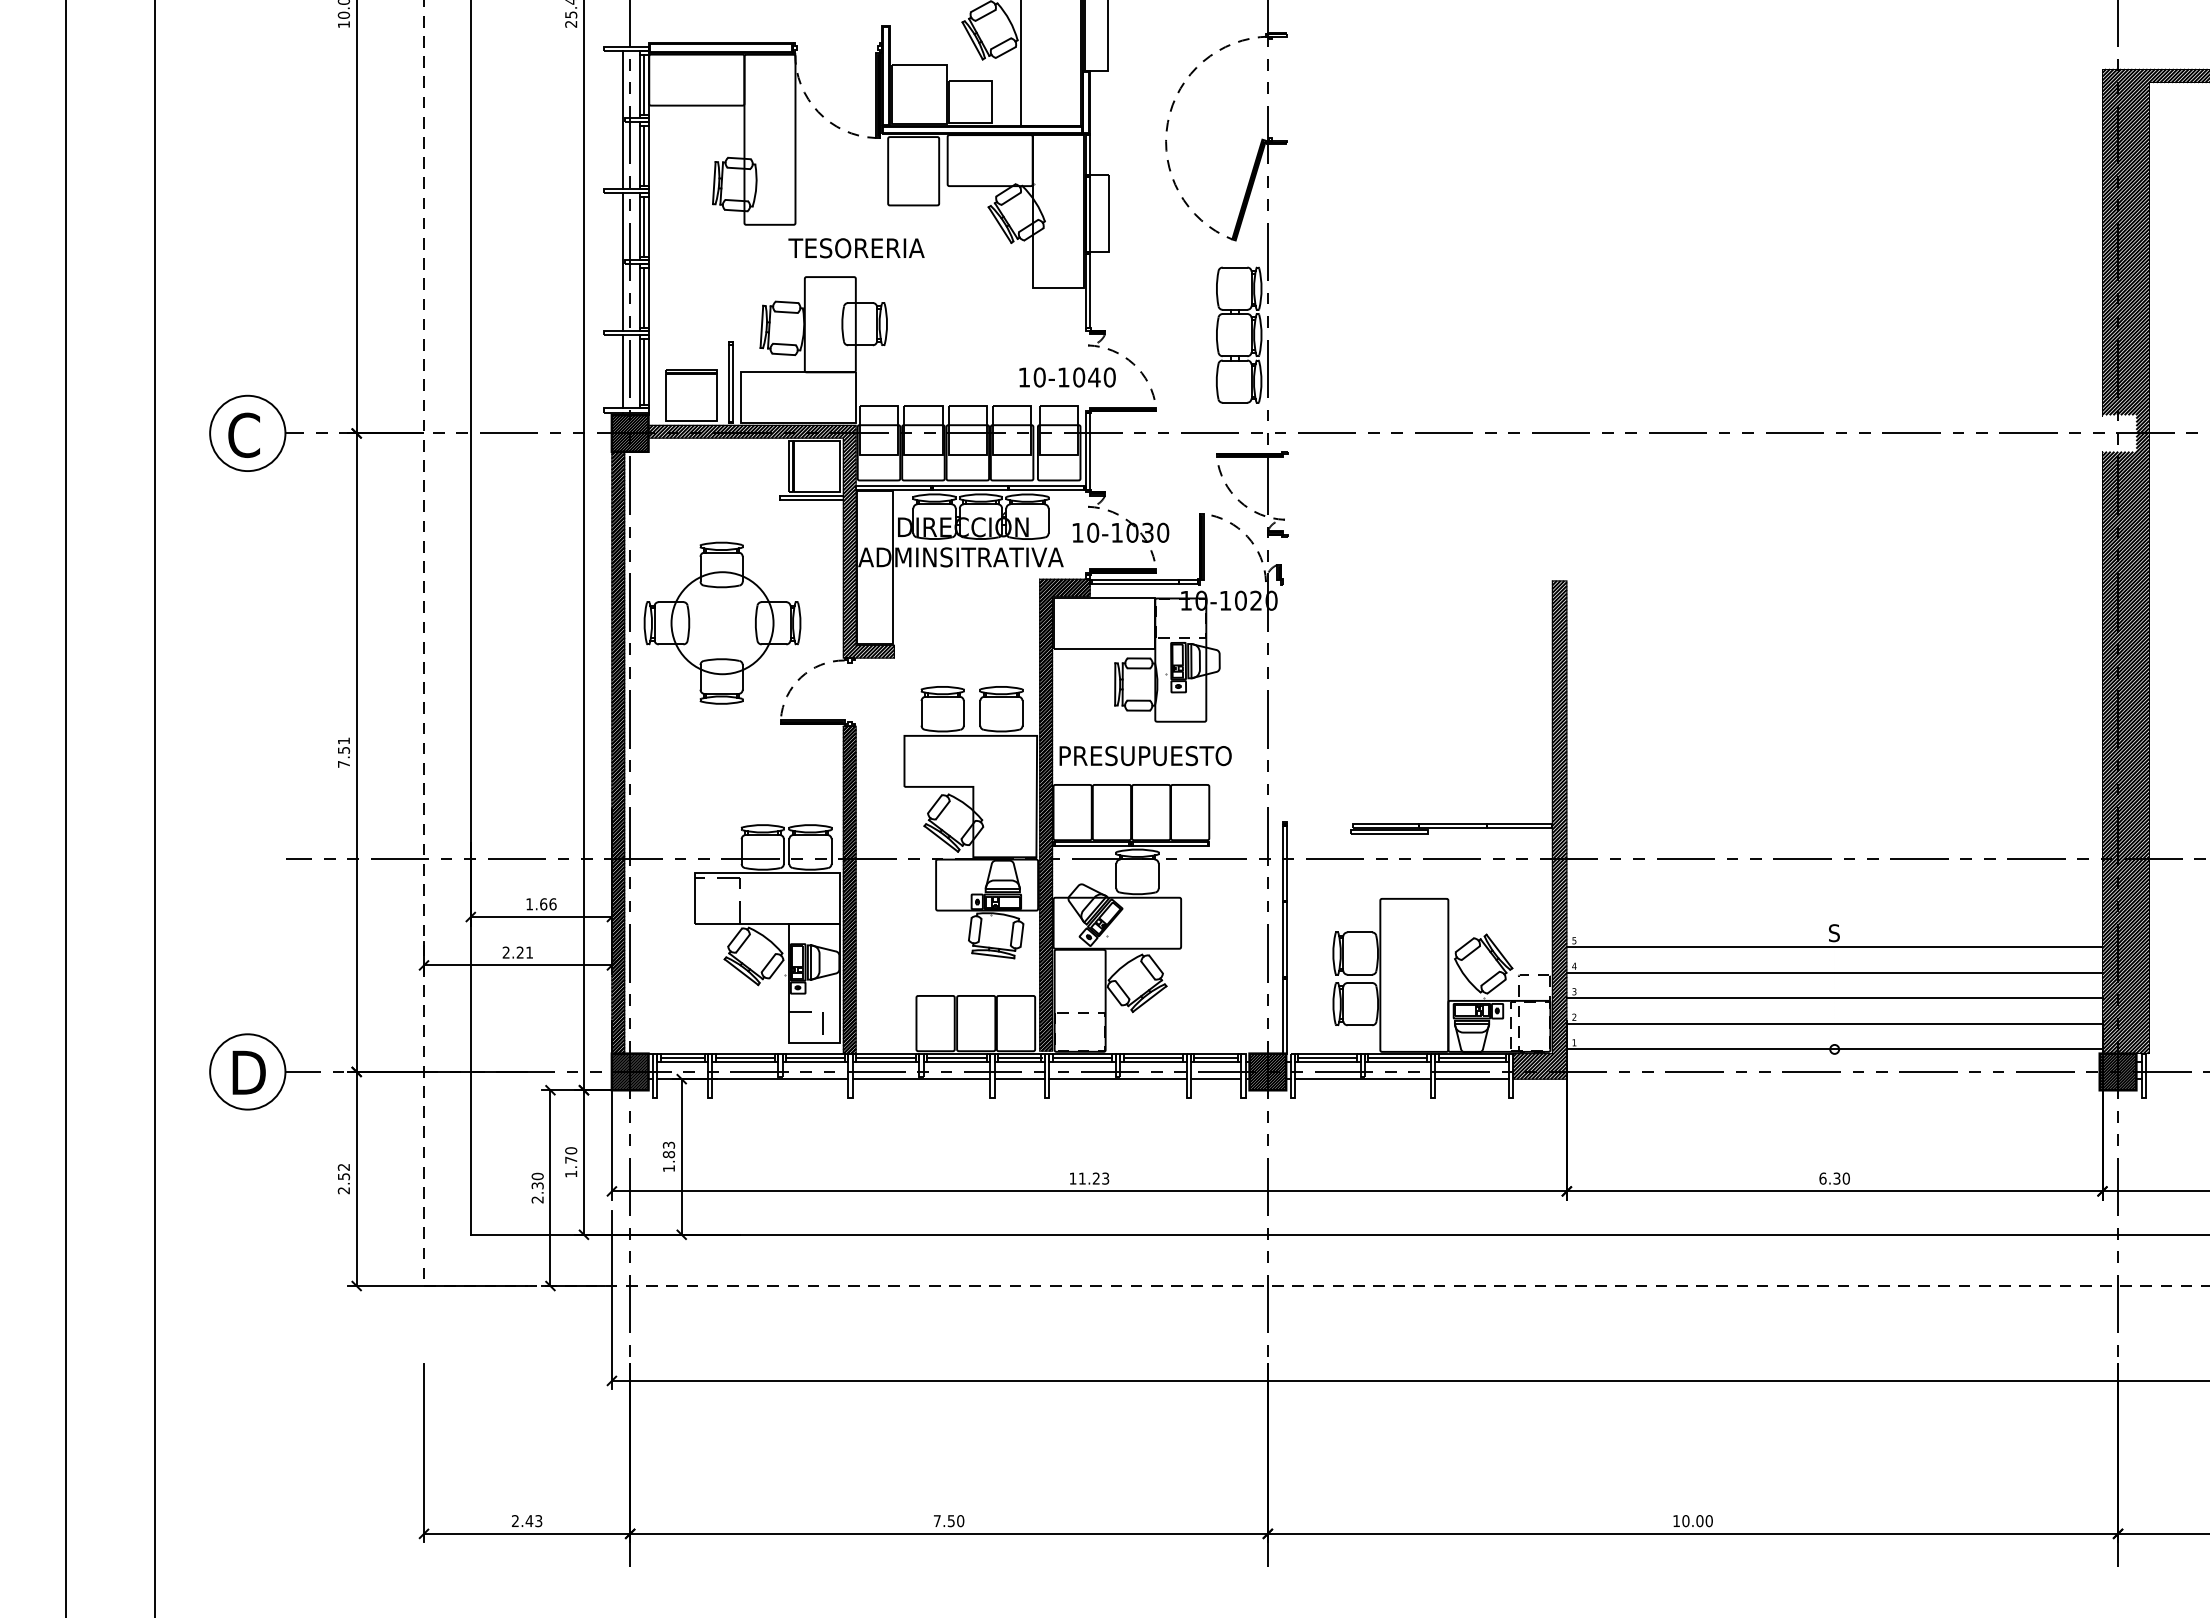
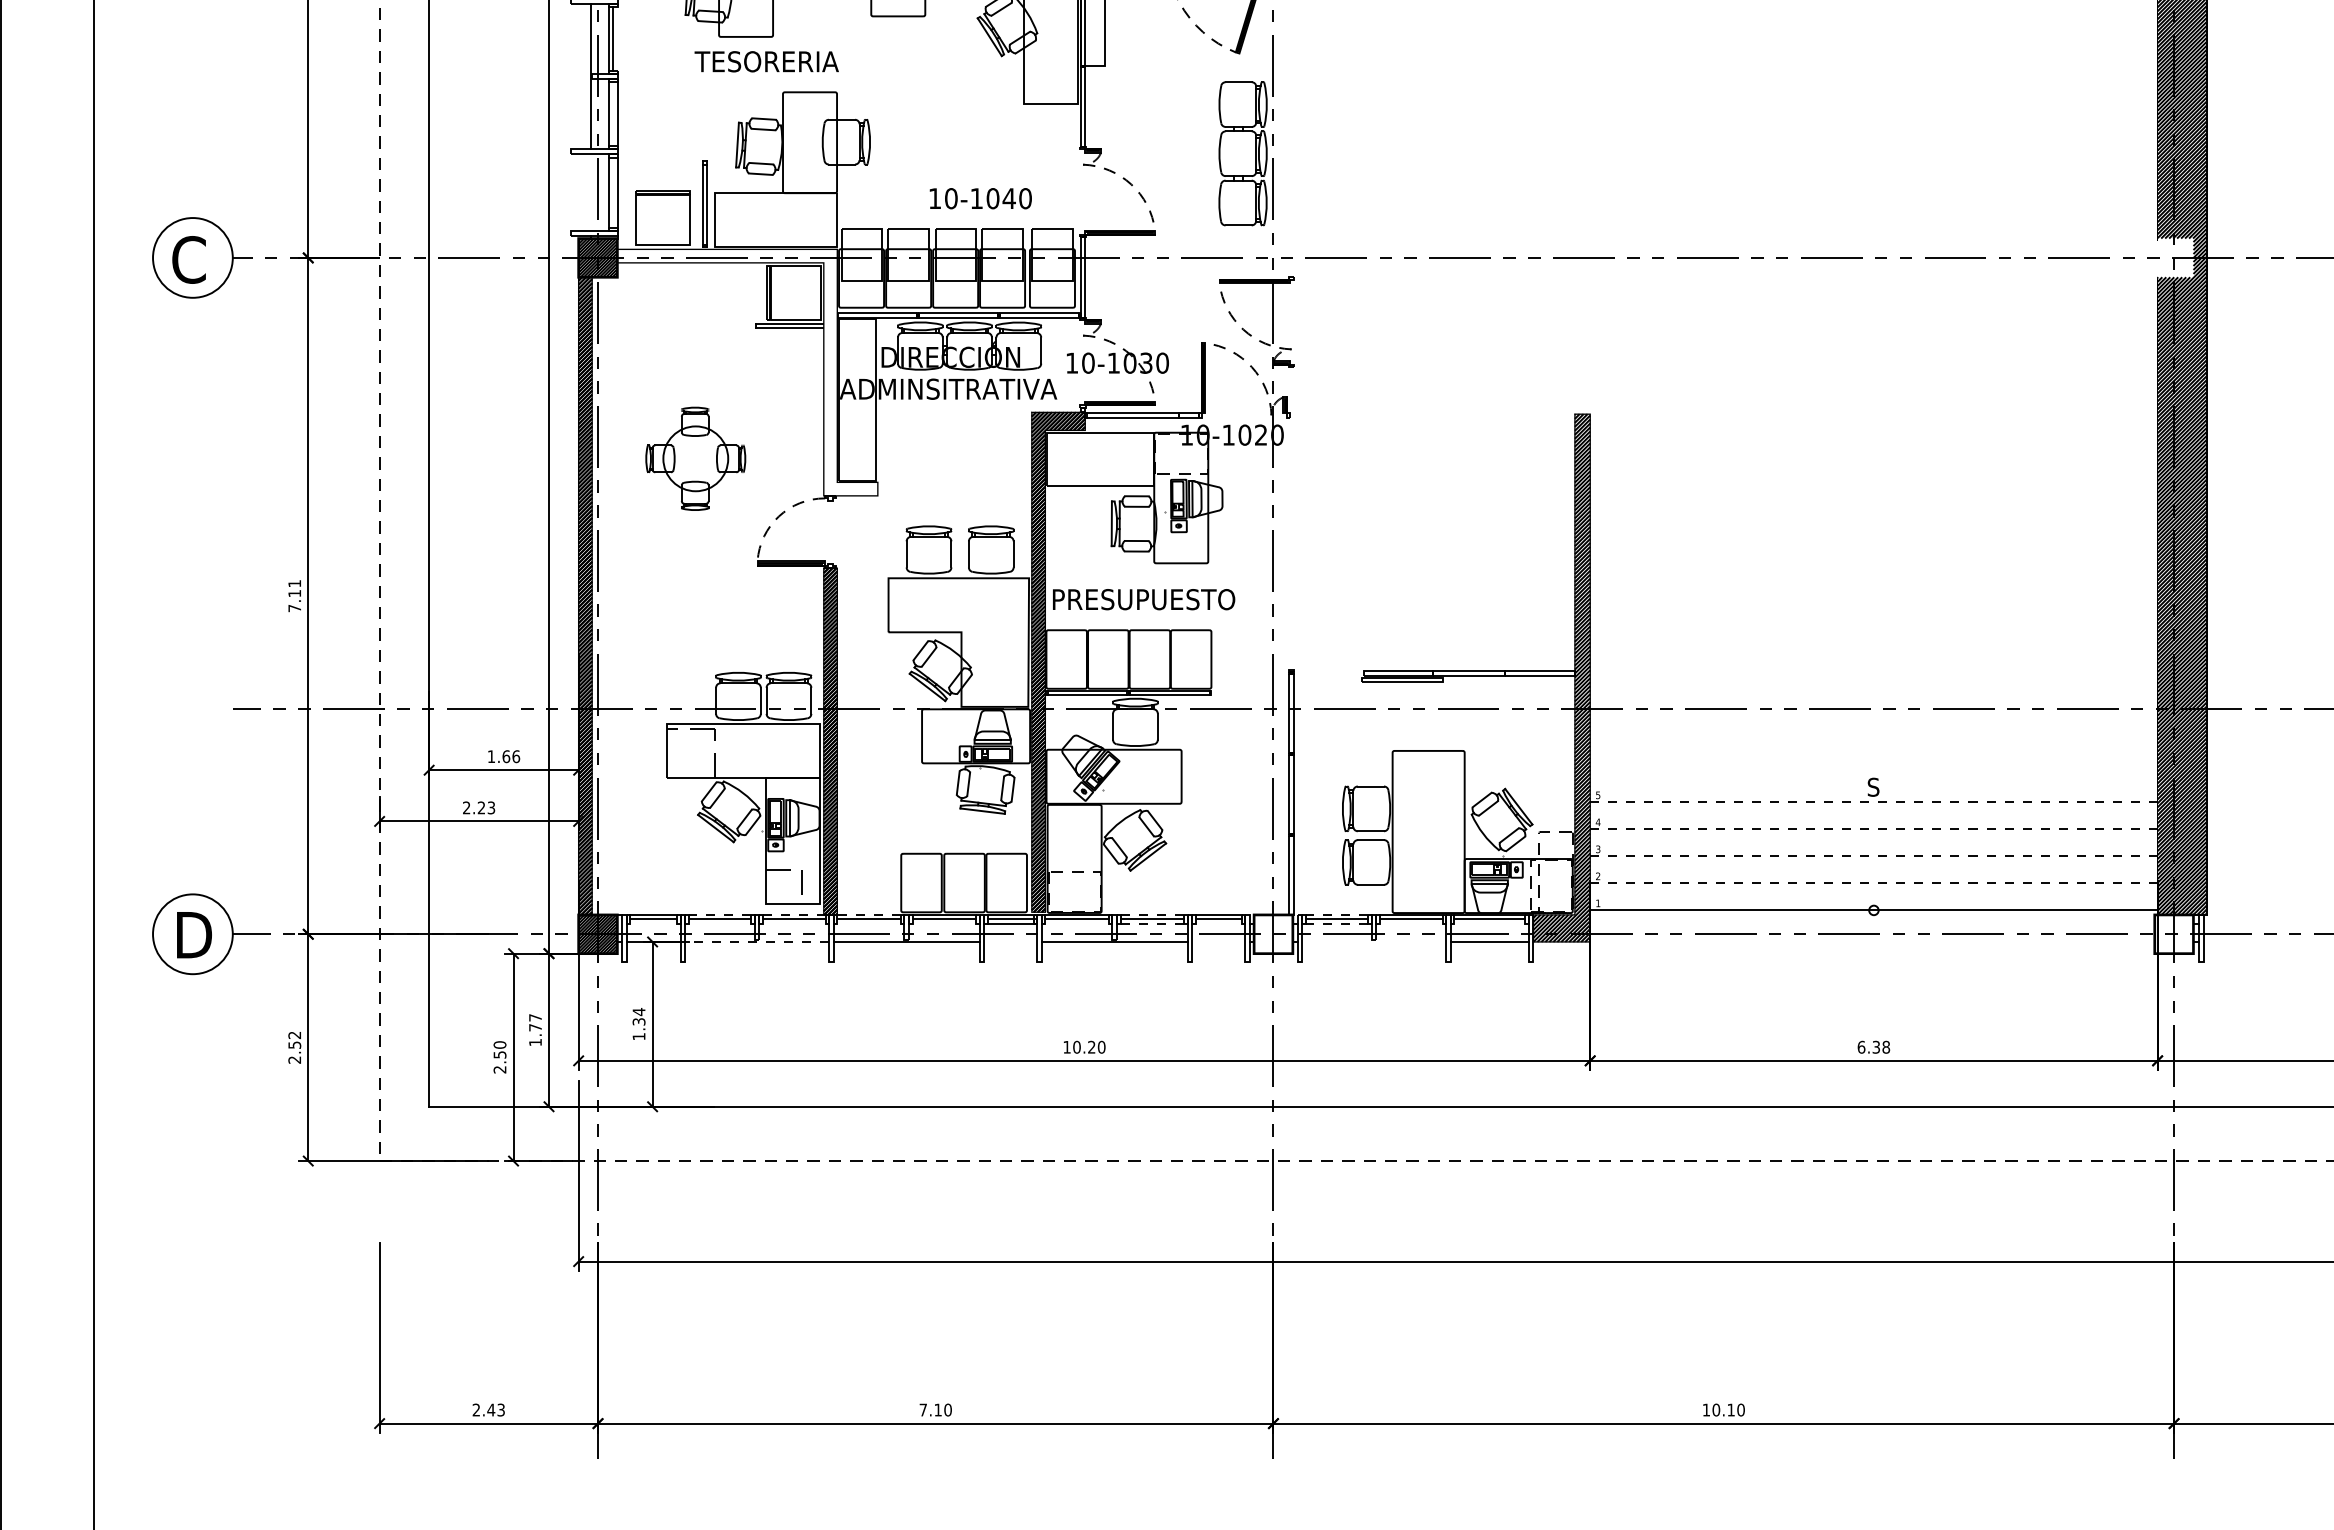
line: (648, 226) -> (617, 38), removed
text: (856, 248) -> (766, 62), moved
line: (644, 297) -> (613, 113), removed
line: (623, 371) -> (590, 192), removed
line: (644, 371) -> (613, 192), removed
text: (1067, 377) -> (980, 198), moved
hatch: (771, 541) -> (747, 372), removed
part: (722, 622) -> (695, 458), size x0.6
text: (344, 750) -> (295, 593), 7.51 -> 7.11
line: (1834, 947) -> (1873, 802), solid -> dashed
text: (529, 952) -> (491, 807), 2.21 -> 2.23
line: (1834, 972) -> (1873, 828), solid -> dashed
line: (1834, 998) -> (1873, 856), solid -> dashed
line: (1834, 1023) -> (1873, 882), solid -> dashed
line: (745, 1053) -> (720, 914), solid -> dashed
line: (815, 1053) -> (794, 914), solid -> dashed
line: (886, 1053) -> (869, 914), solid -> dashed
line: (1153, 1053) -> (1152, 914), solid -> dashed
line: (1327, 1053) -> (1336, 914), solid -> dashed
line: (682, 1062) -> (653, 924), removed
line: (744, 1062) -> (719, 924), removed
line: (815, 1062) -> (794, 924), removed
line: (886, 1062) -> (869, 924), removed
line: (957, 1062) -> (944, 924), removed
line: (1082, 1062) -> (1077, 924), removed
line: (1153, 1062) -> (1152, 924), solid -> dashed
line: (1215, 1062) -> (1218, 924), removed
line: (1327, 1062) -> (1336, 924), solid -> dashed
line: (1397, 1062) -> (1410, 924), removed
line: (1471, 1062) -> (1489, 924), removed
hatch: (1267, 1071) -> (1273, 933), removed
hatch: (2117, 1071) -> (2173, 933), removed
line: (779, 1079) -> (756, 942), solid -> dashed
line: (1019, 1079) -> (1010, 942), removed
line: (1216, 1079) -> (1219, 942), removed
line: (1362, 1079) -> (1373, 942), removed
text: (668, 1149) -> (638, 1016), 1.83 -> 1.34
text: (571, 1150) -> (535, 1017), 1.70 -> 1.77
text: (1093, 1178) -> (1088, 1047), 11.23 -> 10.20
text: (1845, 1178) -> (1885, 1047), 6.30 -> 6.38
text: (536, 1185) -> (498, 1054), 2.30 -> 2.50
text: (950, 1521) -> (937, 1410), 7.50 -> 7.10
text: (1699, 1521) -> (1730, 1410), 10.00 -> 10.10

